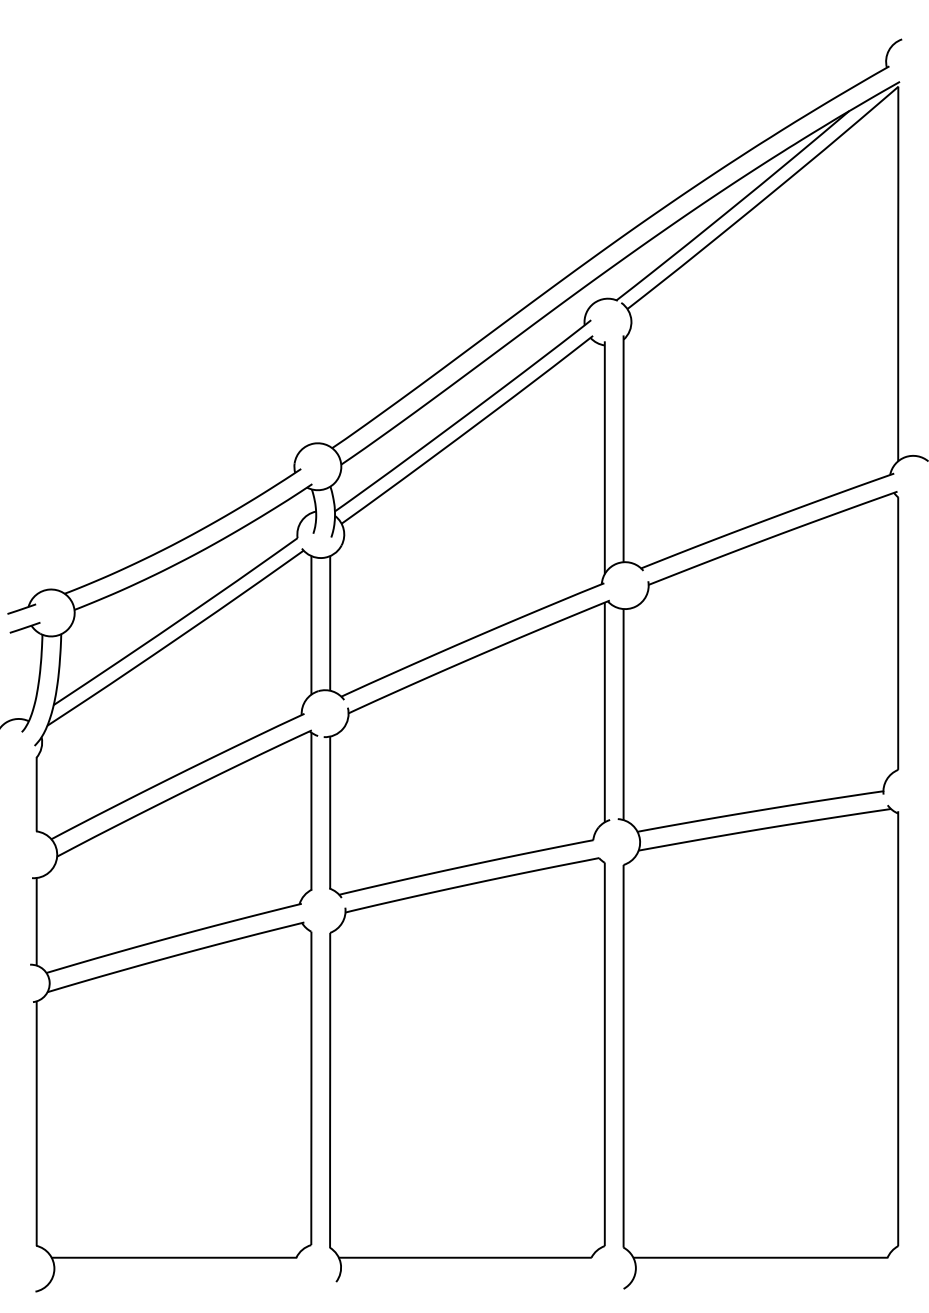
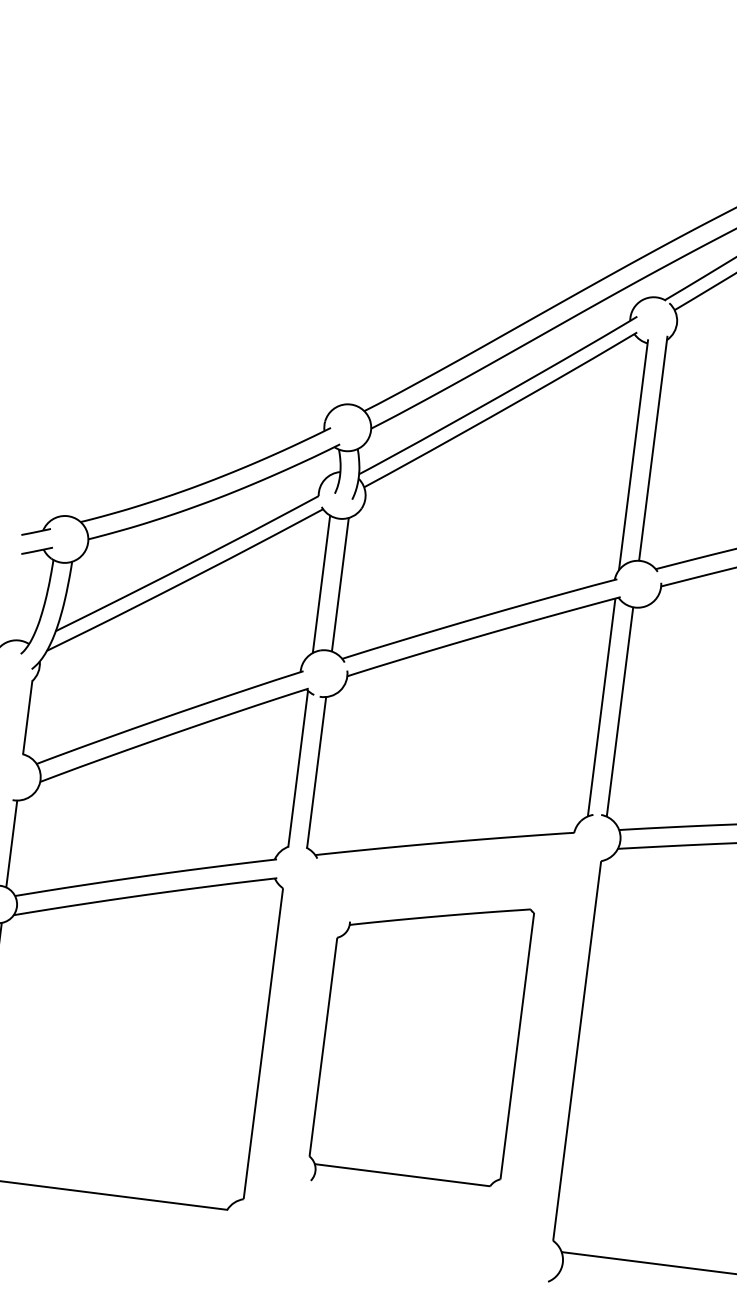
part: (467, 1069) -> (420, 1044), size x0.7

